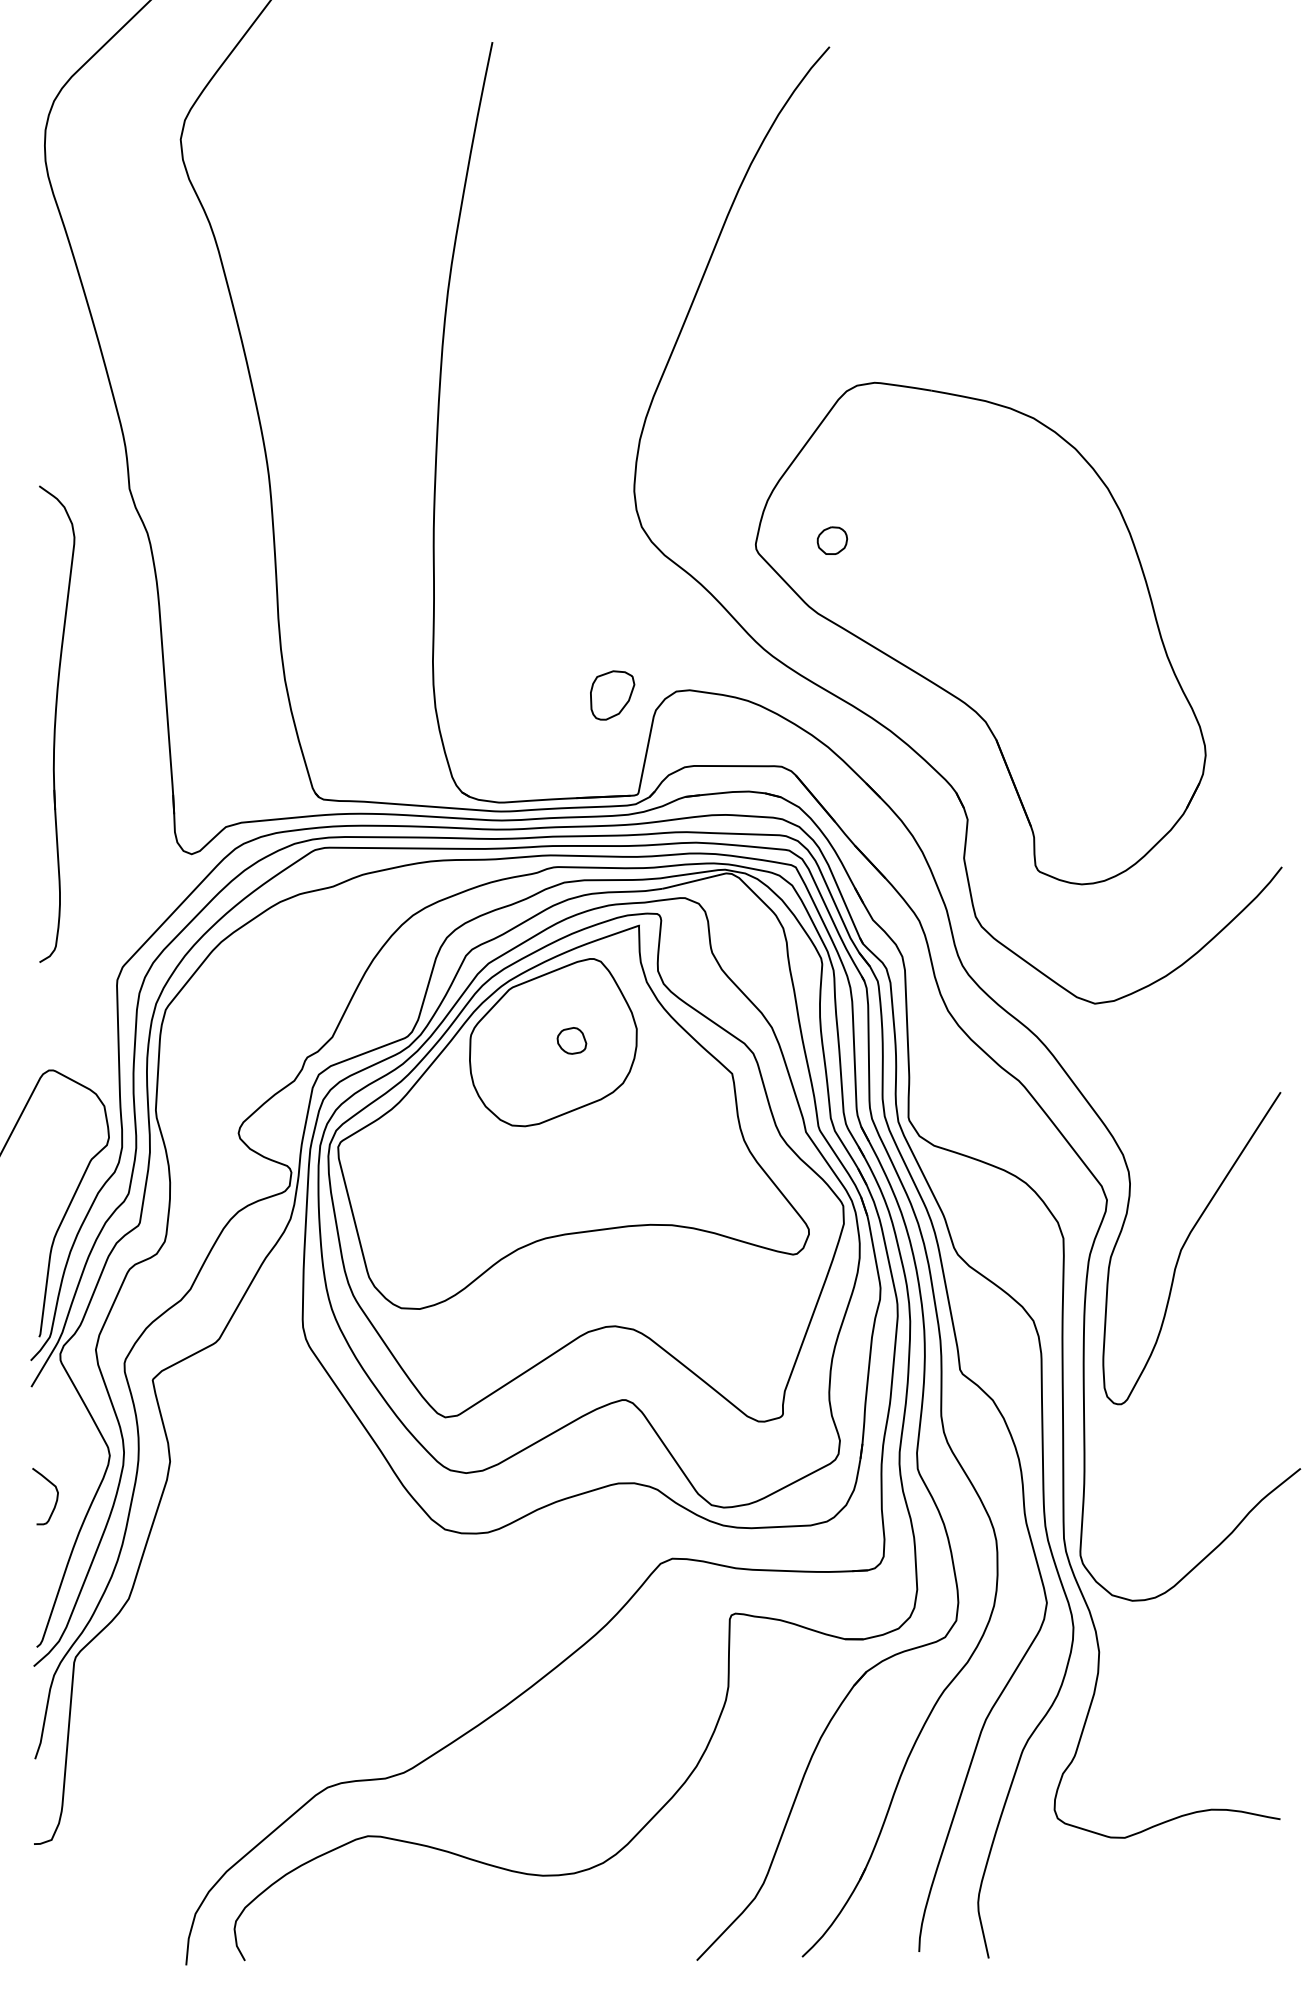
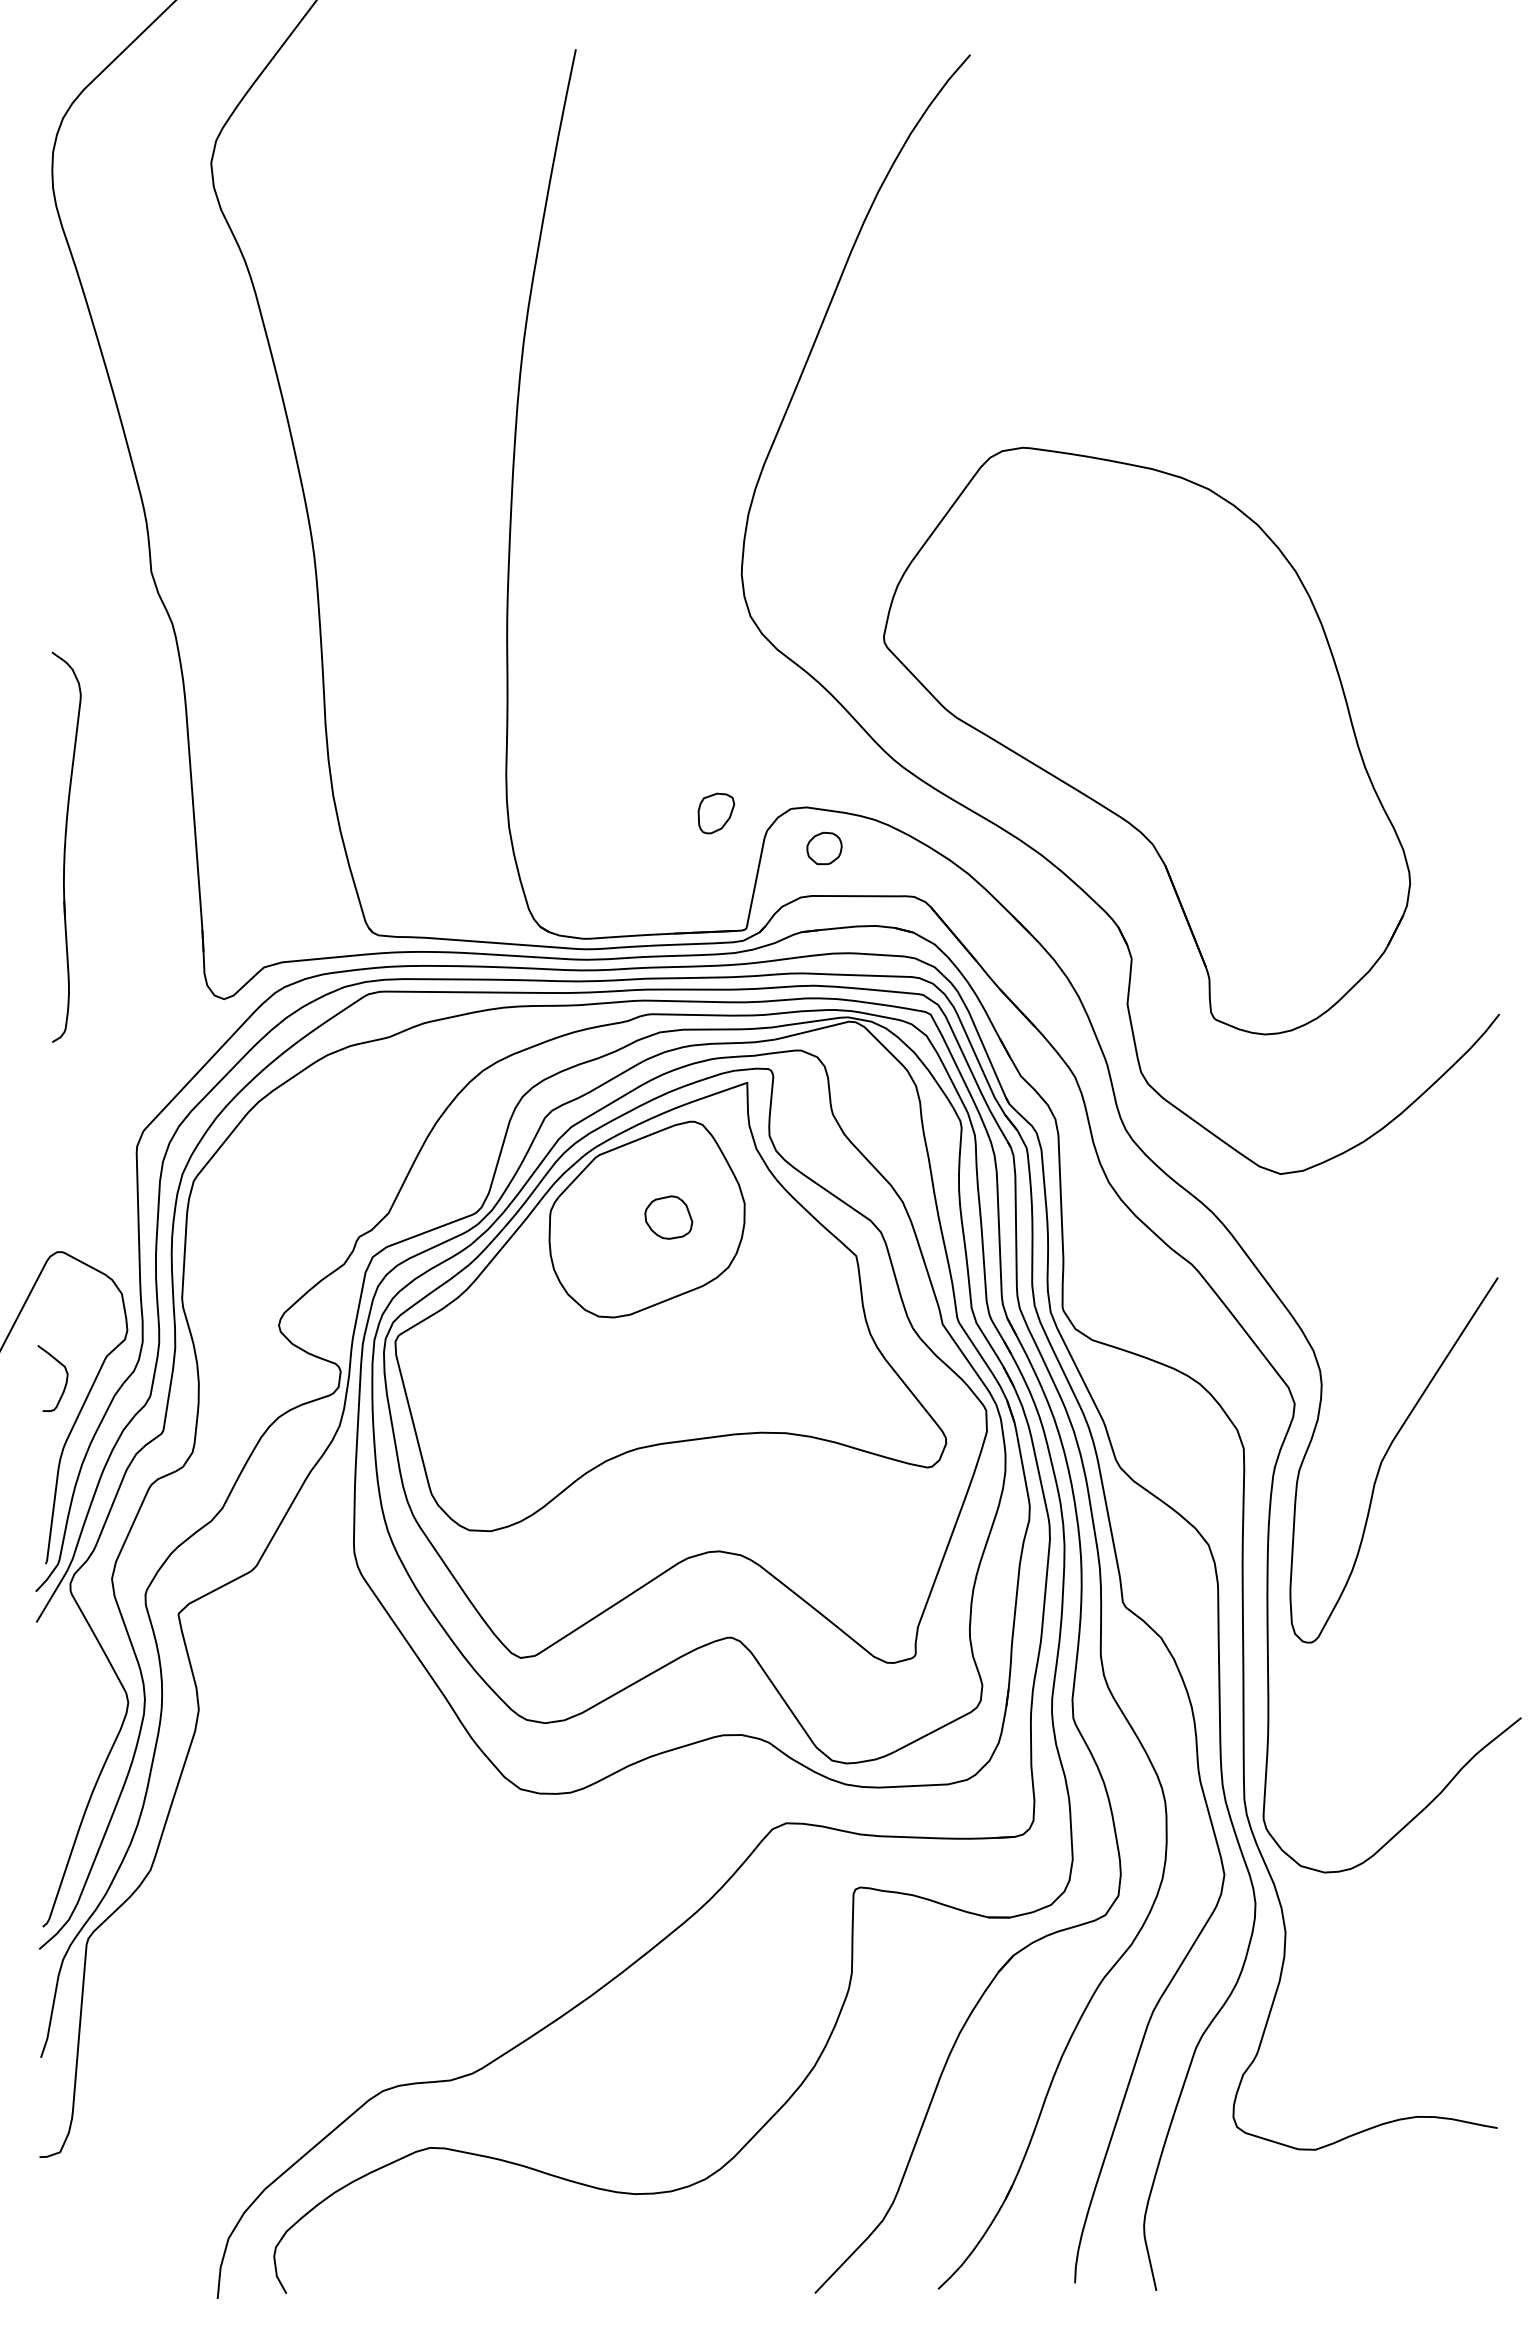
part: (832, 540) -> (824, 848), moved
part: (612, 695) -> (716, 813), size x0.7
part: (57, 724) -> (66, 847), size x0.7
part: (571, 1040) -> (668, 1217), size x1.4
curve: (56, 1499) -> (65, 1381), moved

